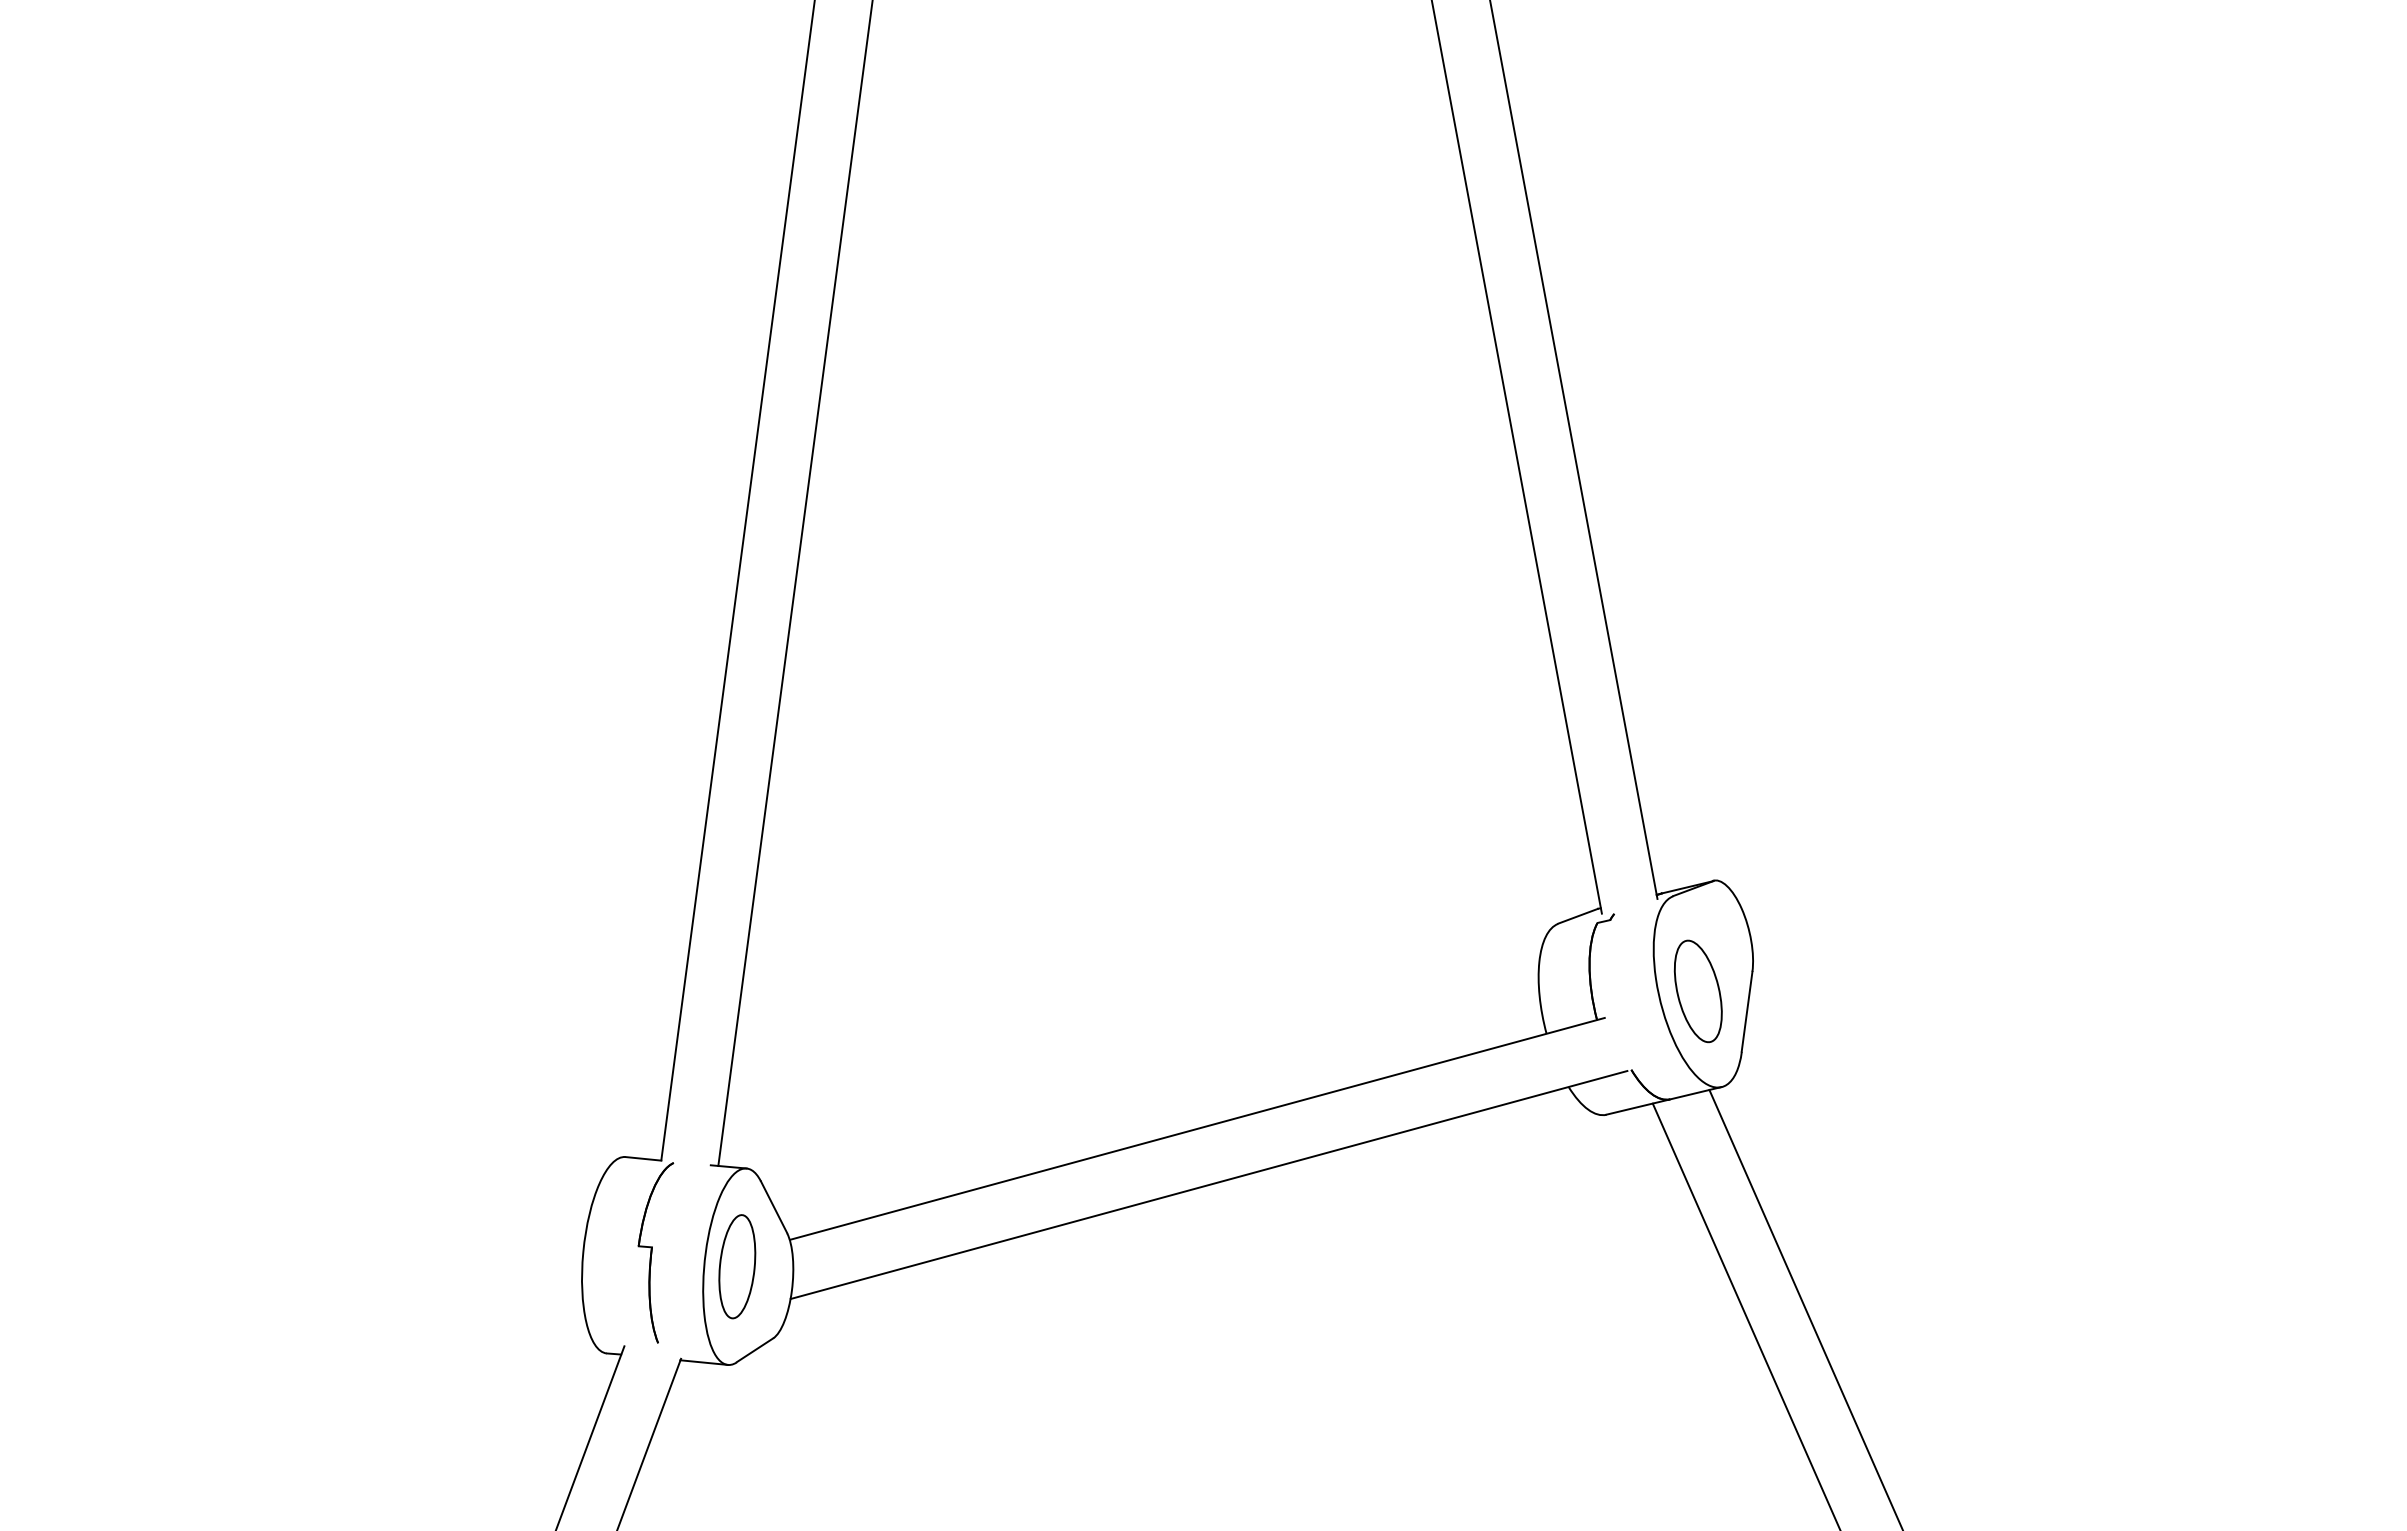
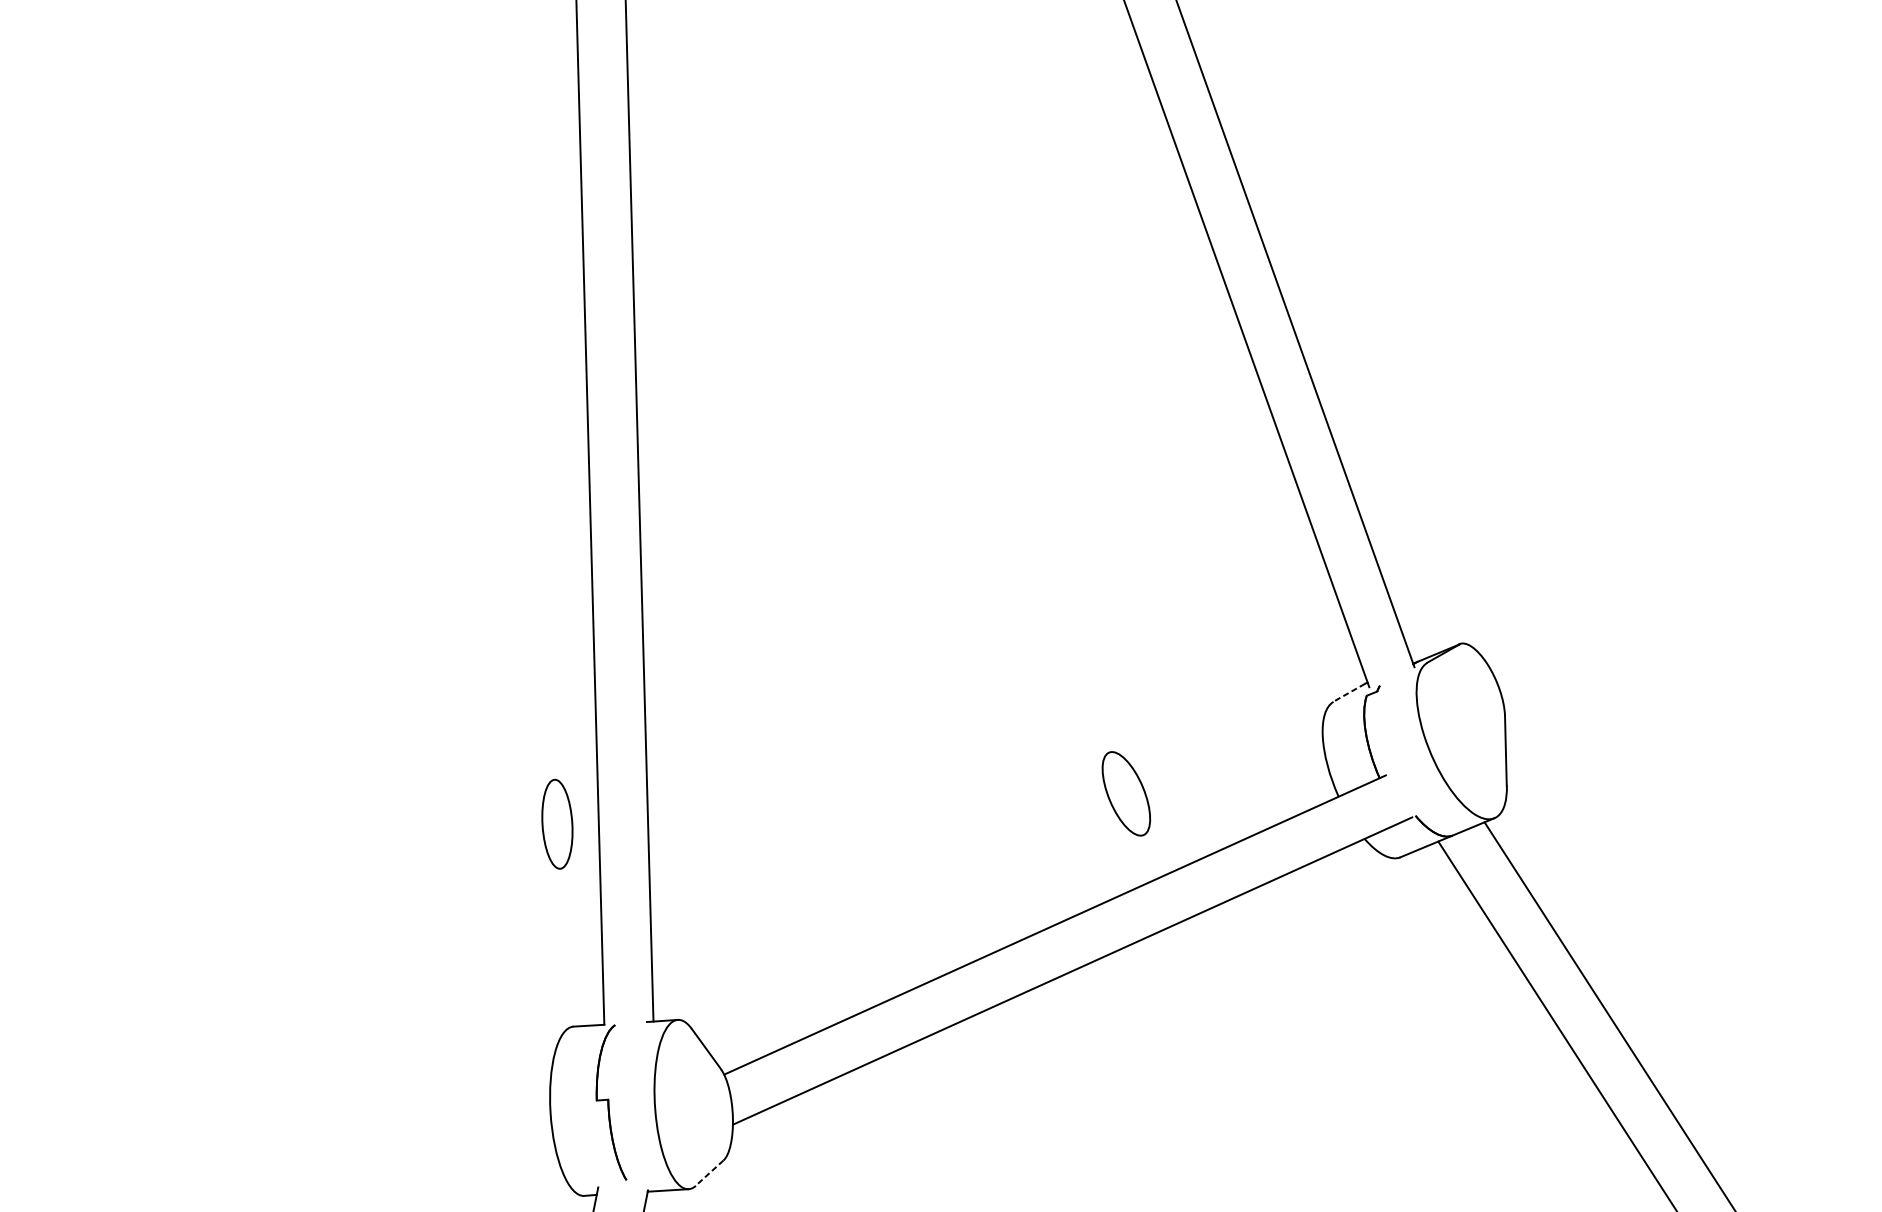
line: (1577, 916) -> (1348, 692), solid -> dashed
part: (1697, 991) -> (1125, 794), moved
part: (737, 1266) -> (557, 824), moved
line: (755, 1350) -> (710, 1173), solid -> dashed

